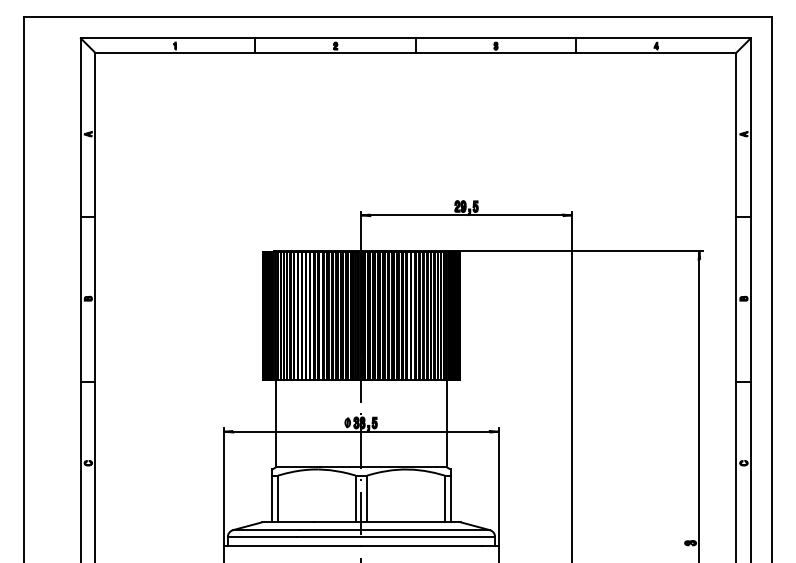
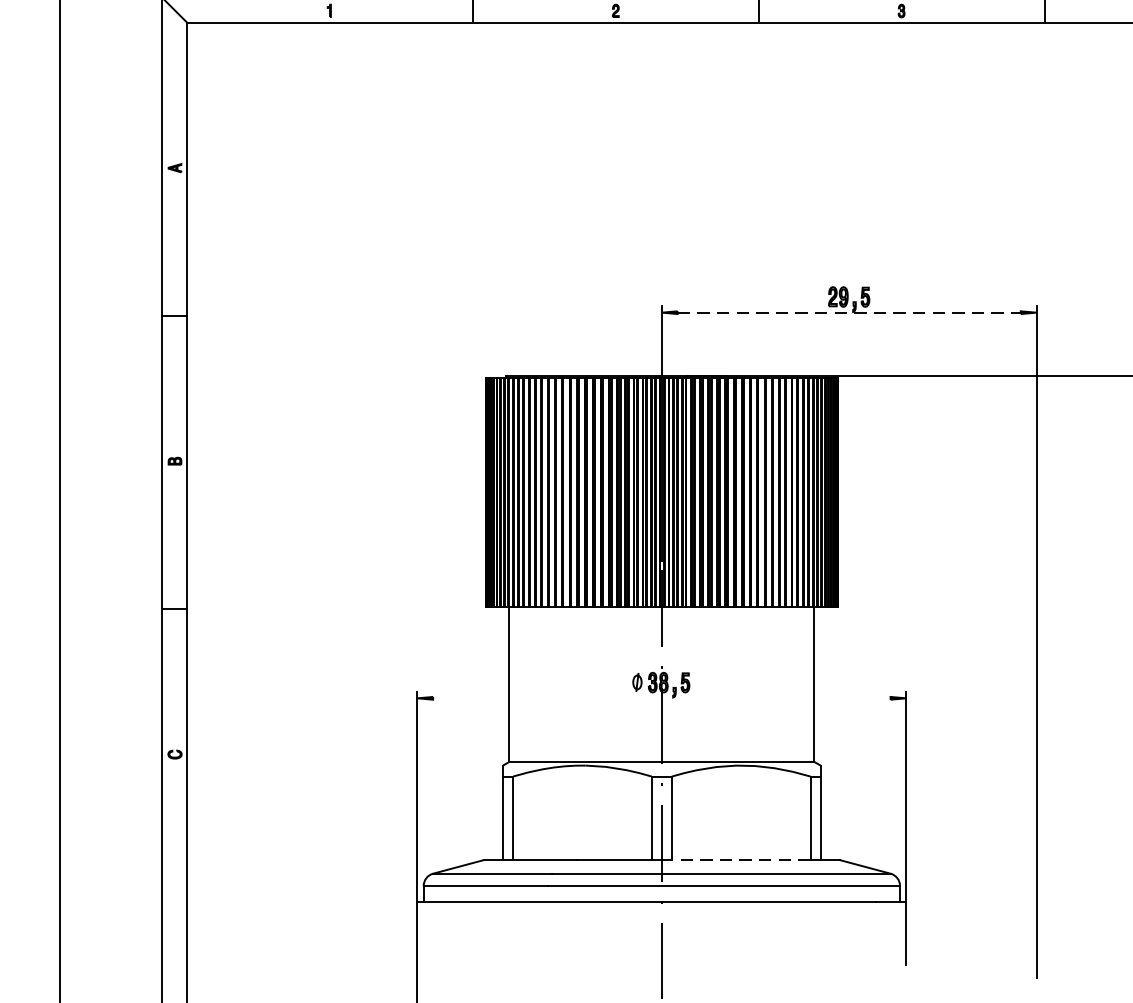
line: (467, 215) -> (850, 312), solid -> dashed
line: (361, 431) -> (661, 697), removed
line: (406, 522) -> (742, 860), solid -> dashed

